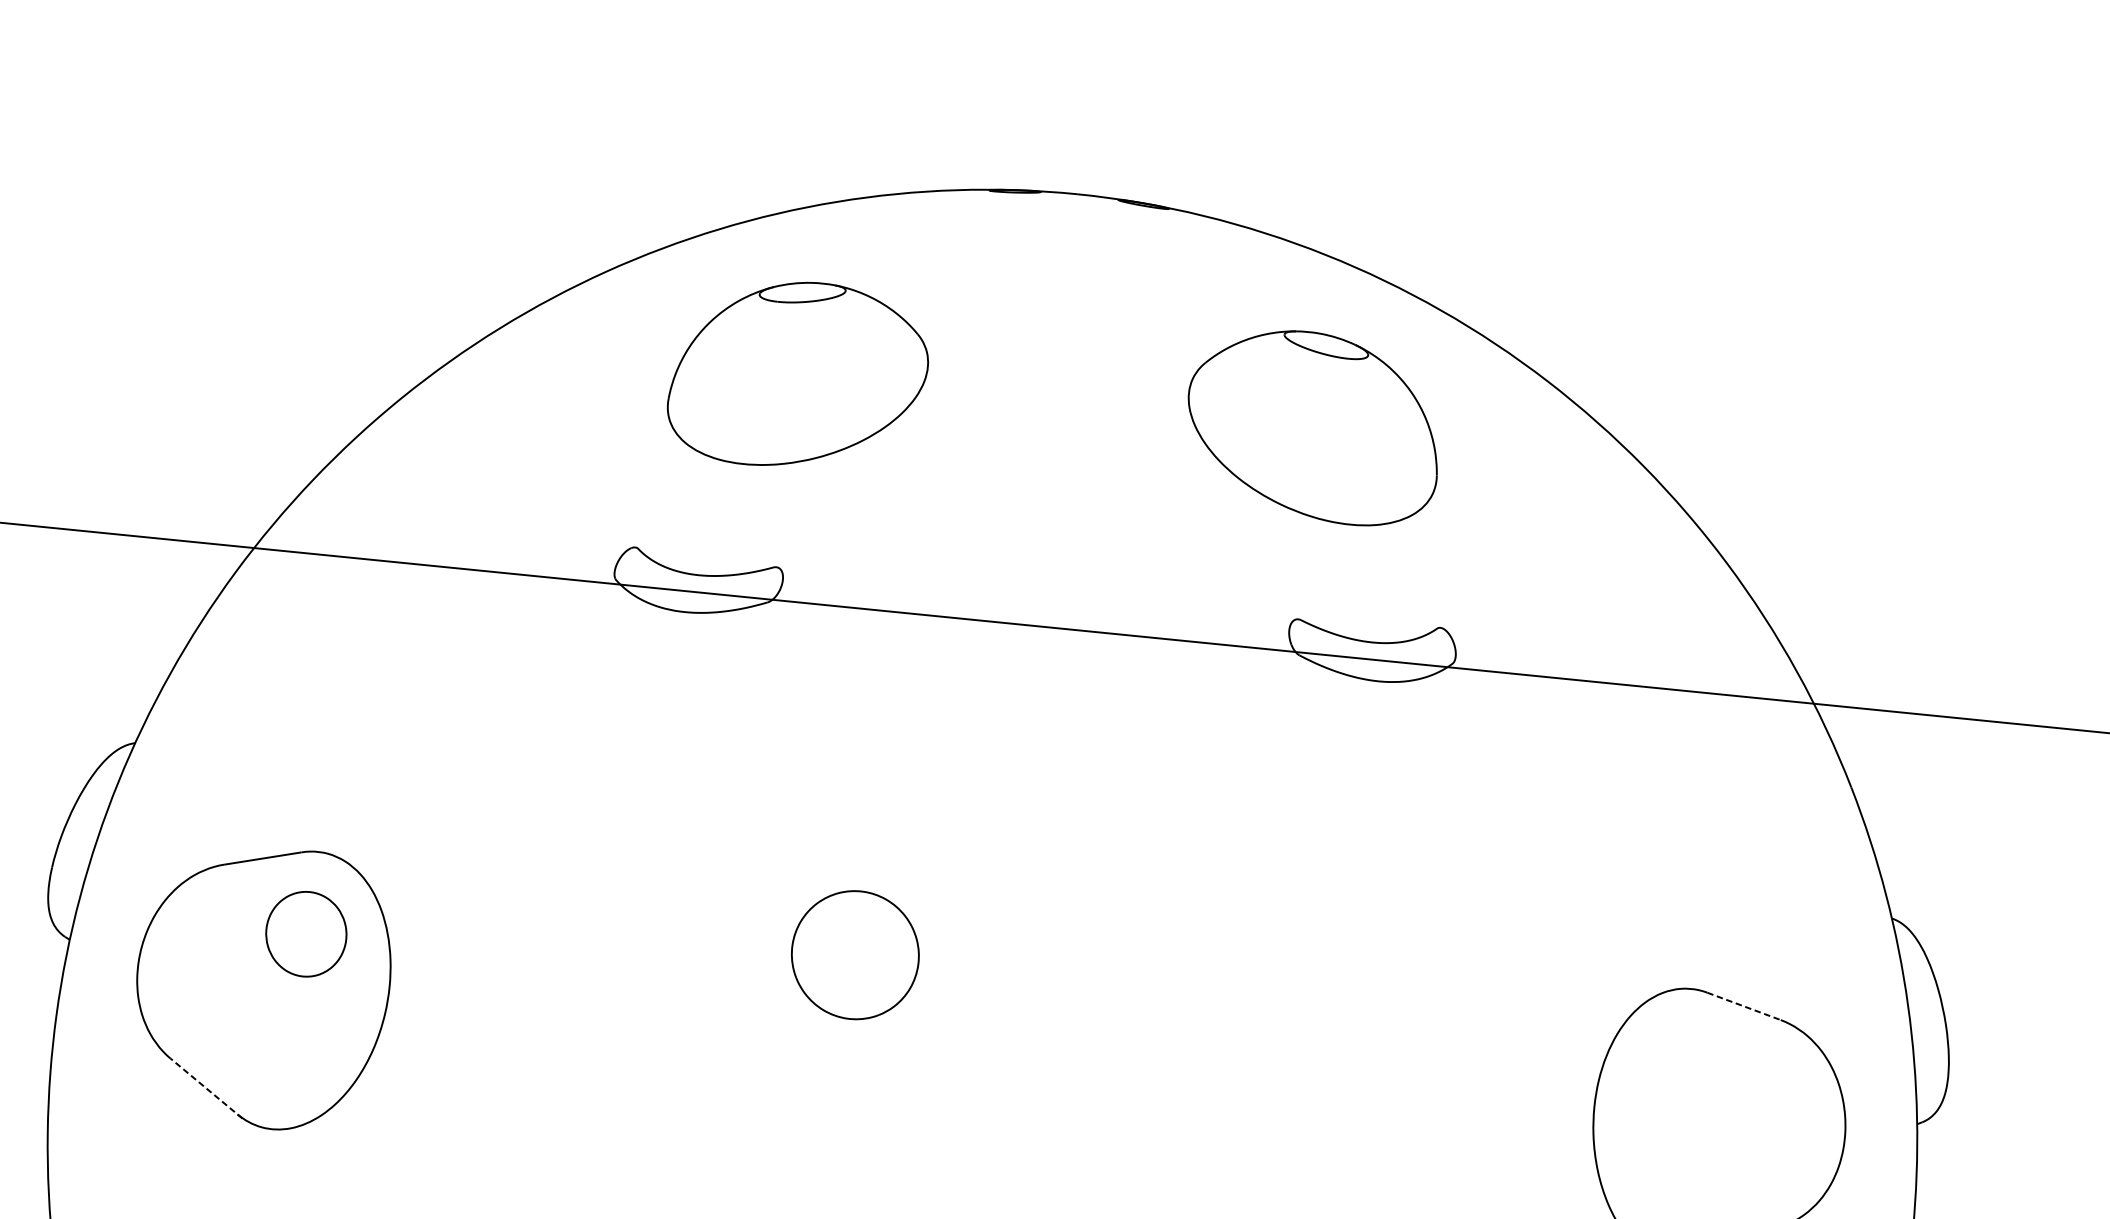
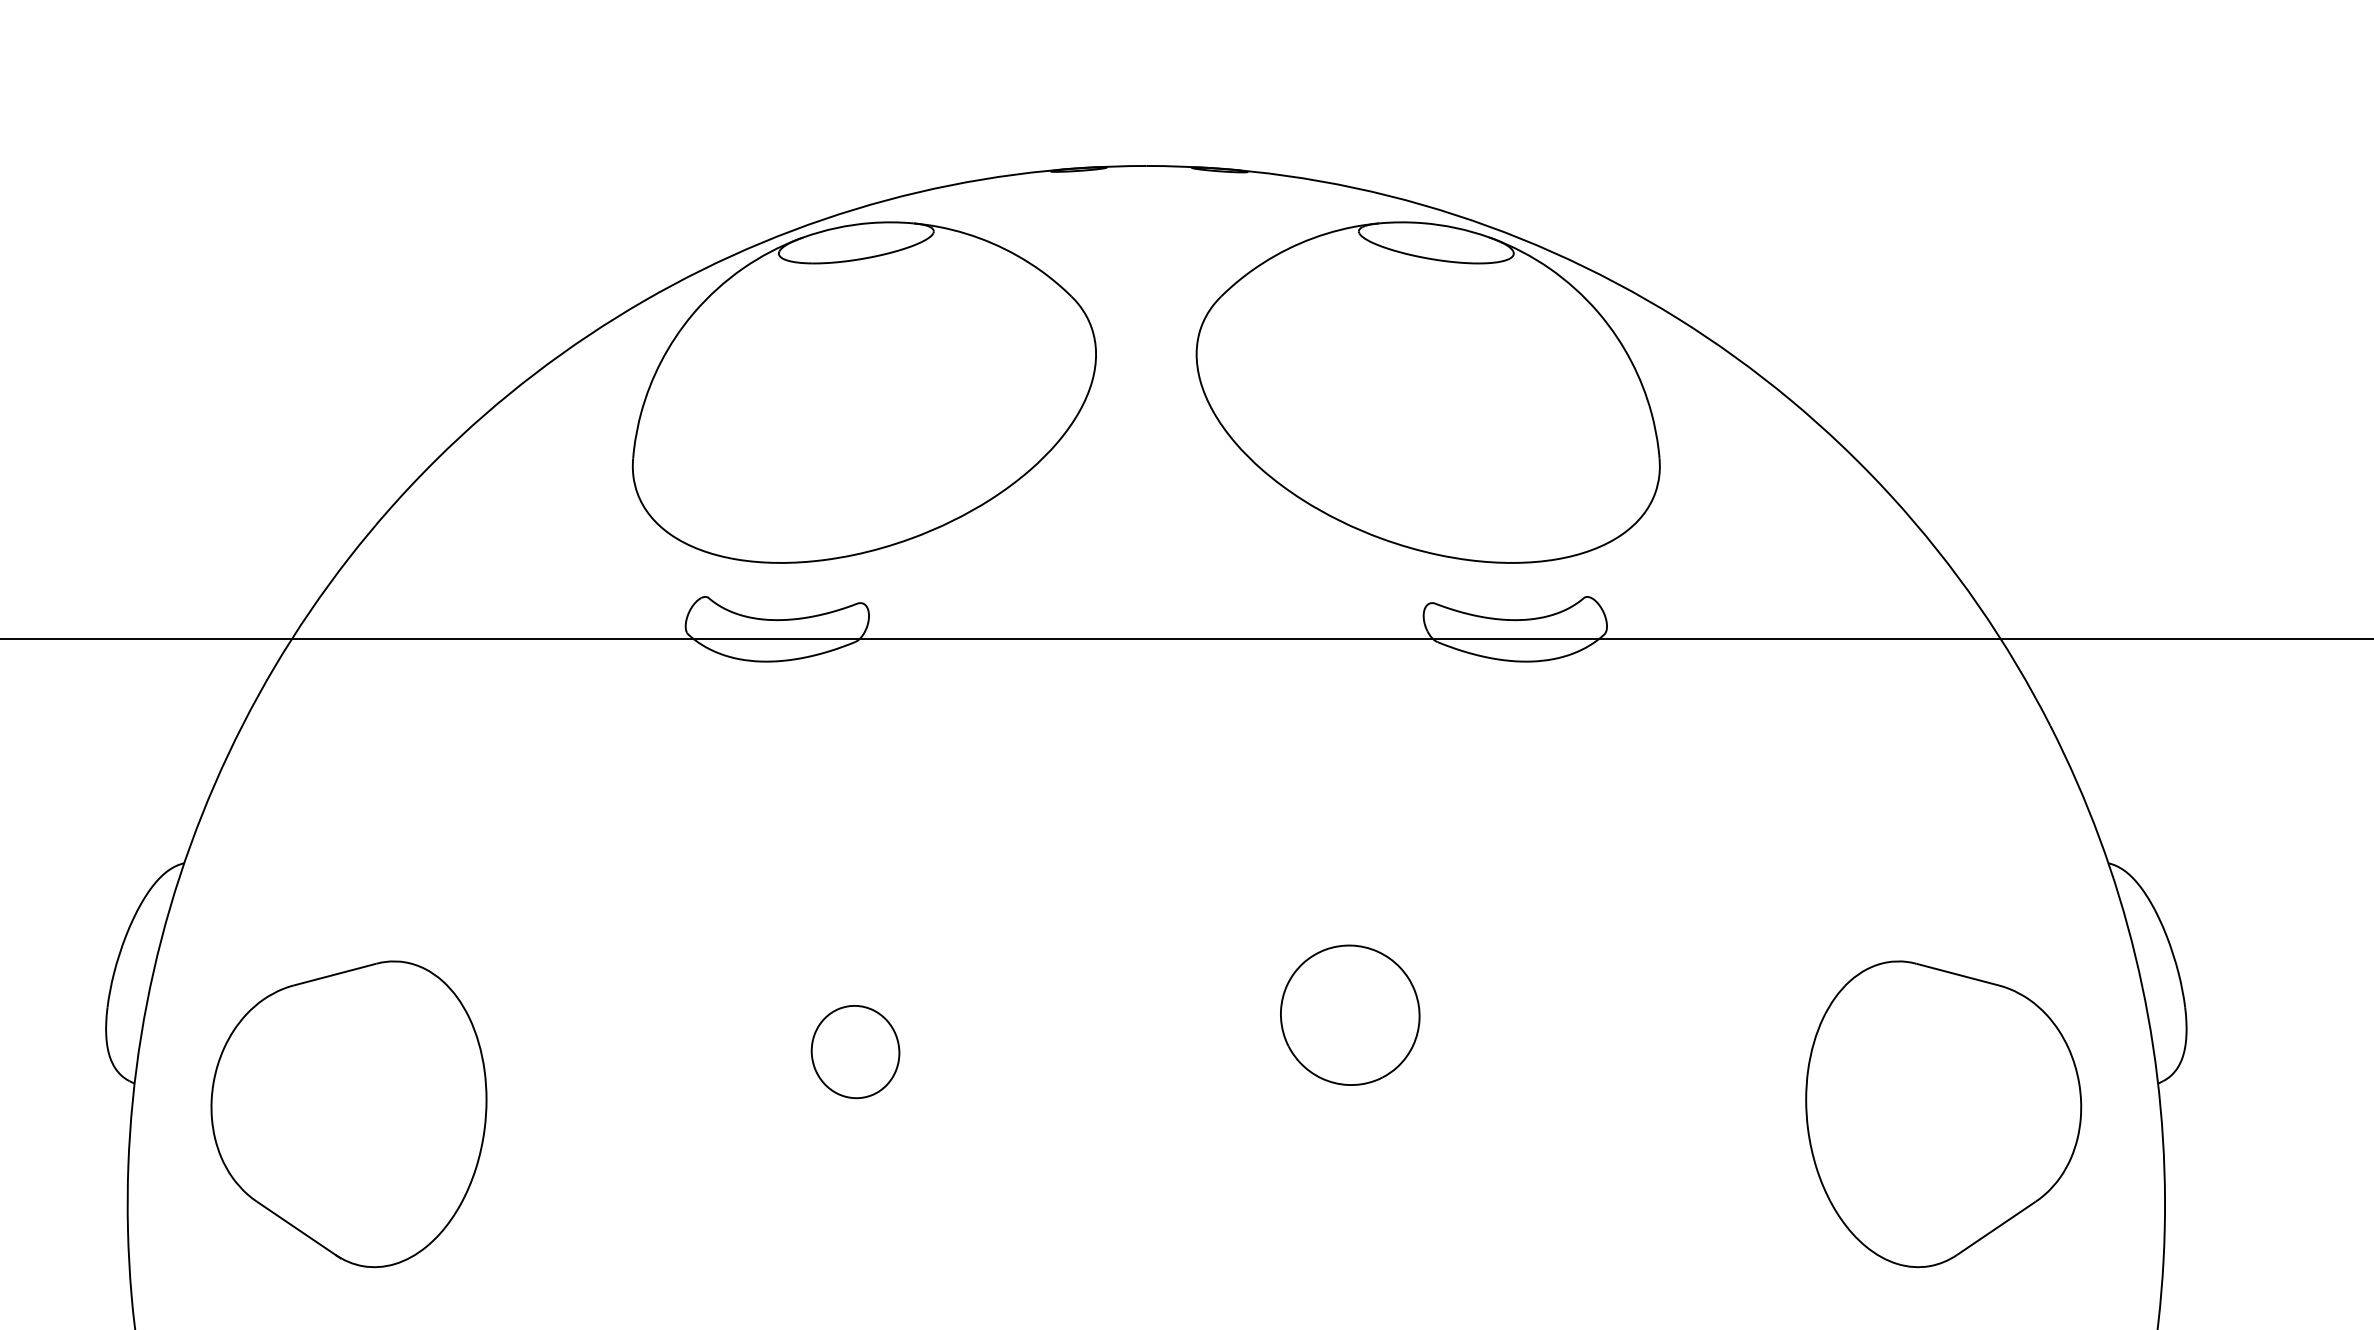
part: (798, 375) -> (863, 392), size x1.67
part: (1313, 426) -> (1427, 392), size x1.67
part: (306, 934) -> (855, 1052), moved
part: (855, 954) -> (1350, 1014), moved
line: (1743, 1006) -> (1957, 974), dashed -> solid
line: (206, 1088) -> (299, 1230), dashed -> solid

